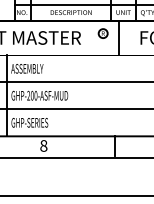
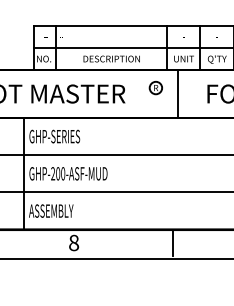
text: (29, 68) -> (54, 136), ASSEMBLY -> GHP-SERIES
text: (29, 122) -> (54, 210), GHP-SERIES -> ASSEMBLY

